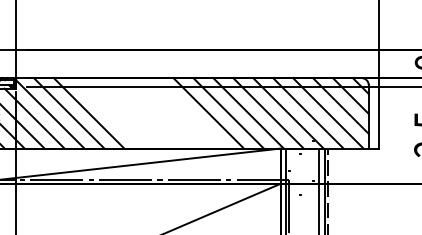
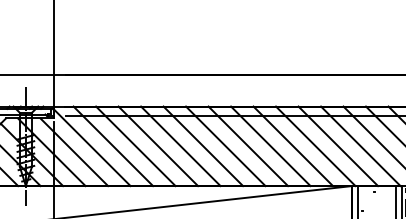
line: (108, 113) -> (157, 146), added
line: (128, 113) -> (180, 146), added
line: (148, 113) -> (202, 146), added
line: (168, 113) -> (225, 146), added
line: (188, 113) -> (247, 146), added

